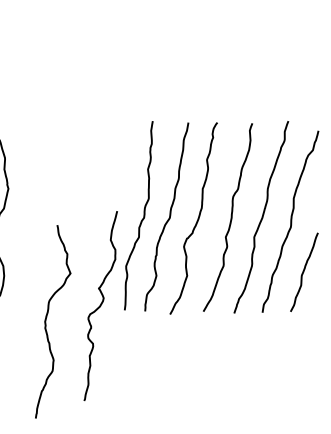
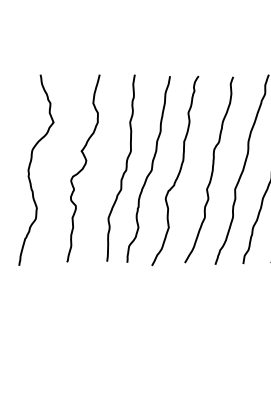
curve: (100, 306) -> (83, 168), moved
curve: (46, 321) -> (29, 169), moved

